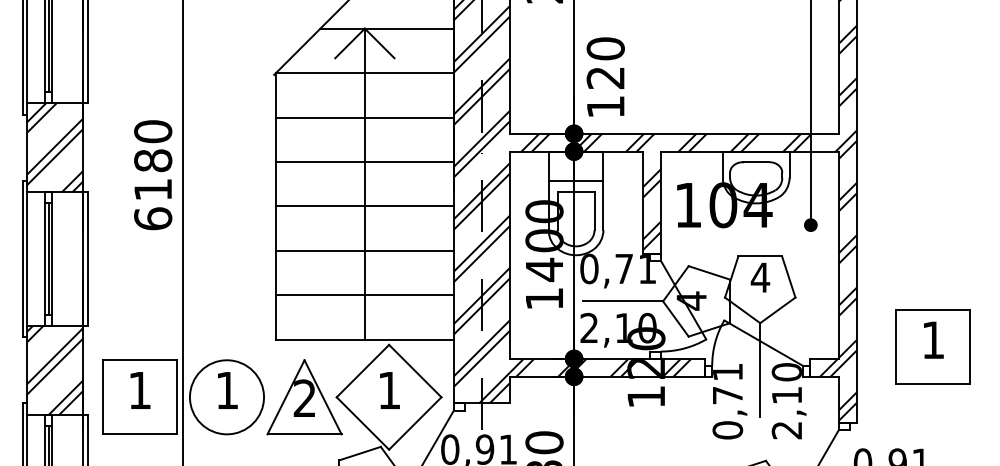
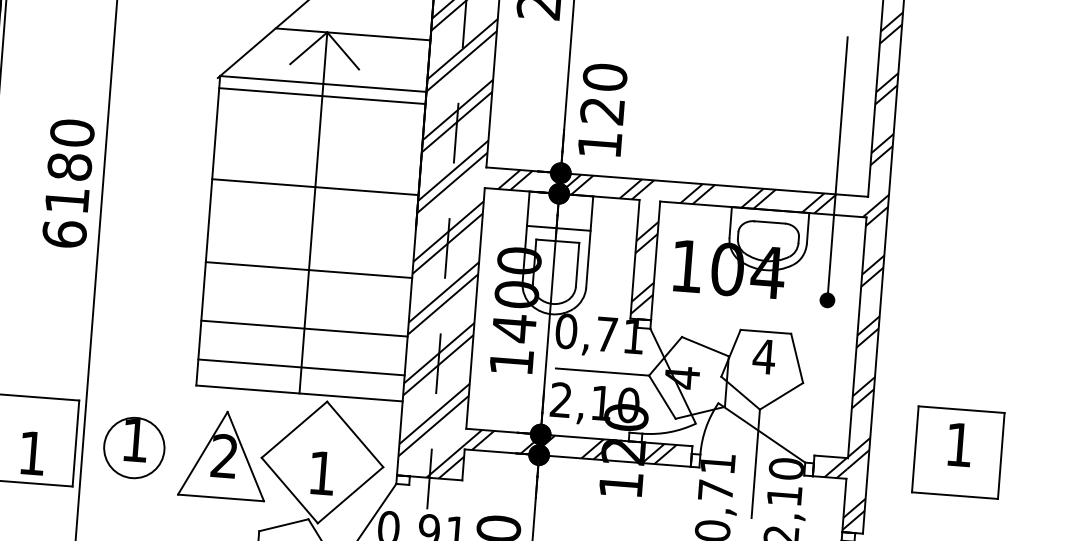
line: (364, 117) -> (321, 96), moved
line: (364, 206) -> (308, 270), moved
line: (364, 250) -> (304, 328), moved
line: (364, 295) -> (301, 367), moved
text: (140, 390) -> (32, 453), moved
text: (389, 390) -> (322, 473), moved
circle: (226, 397) -> (133, 448), size x0.7

